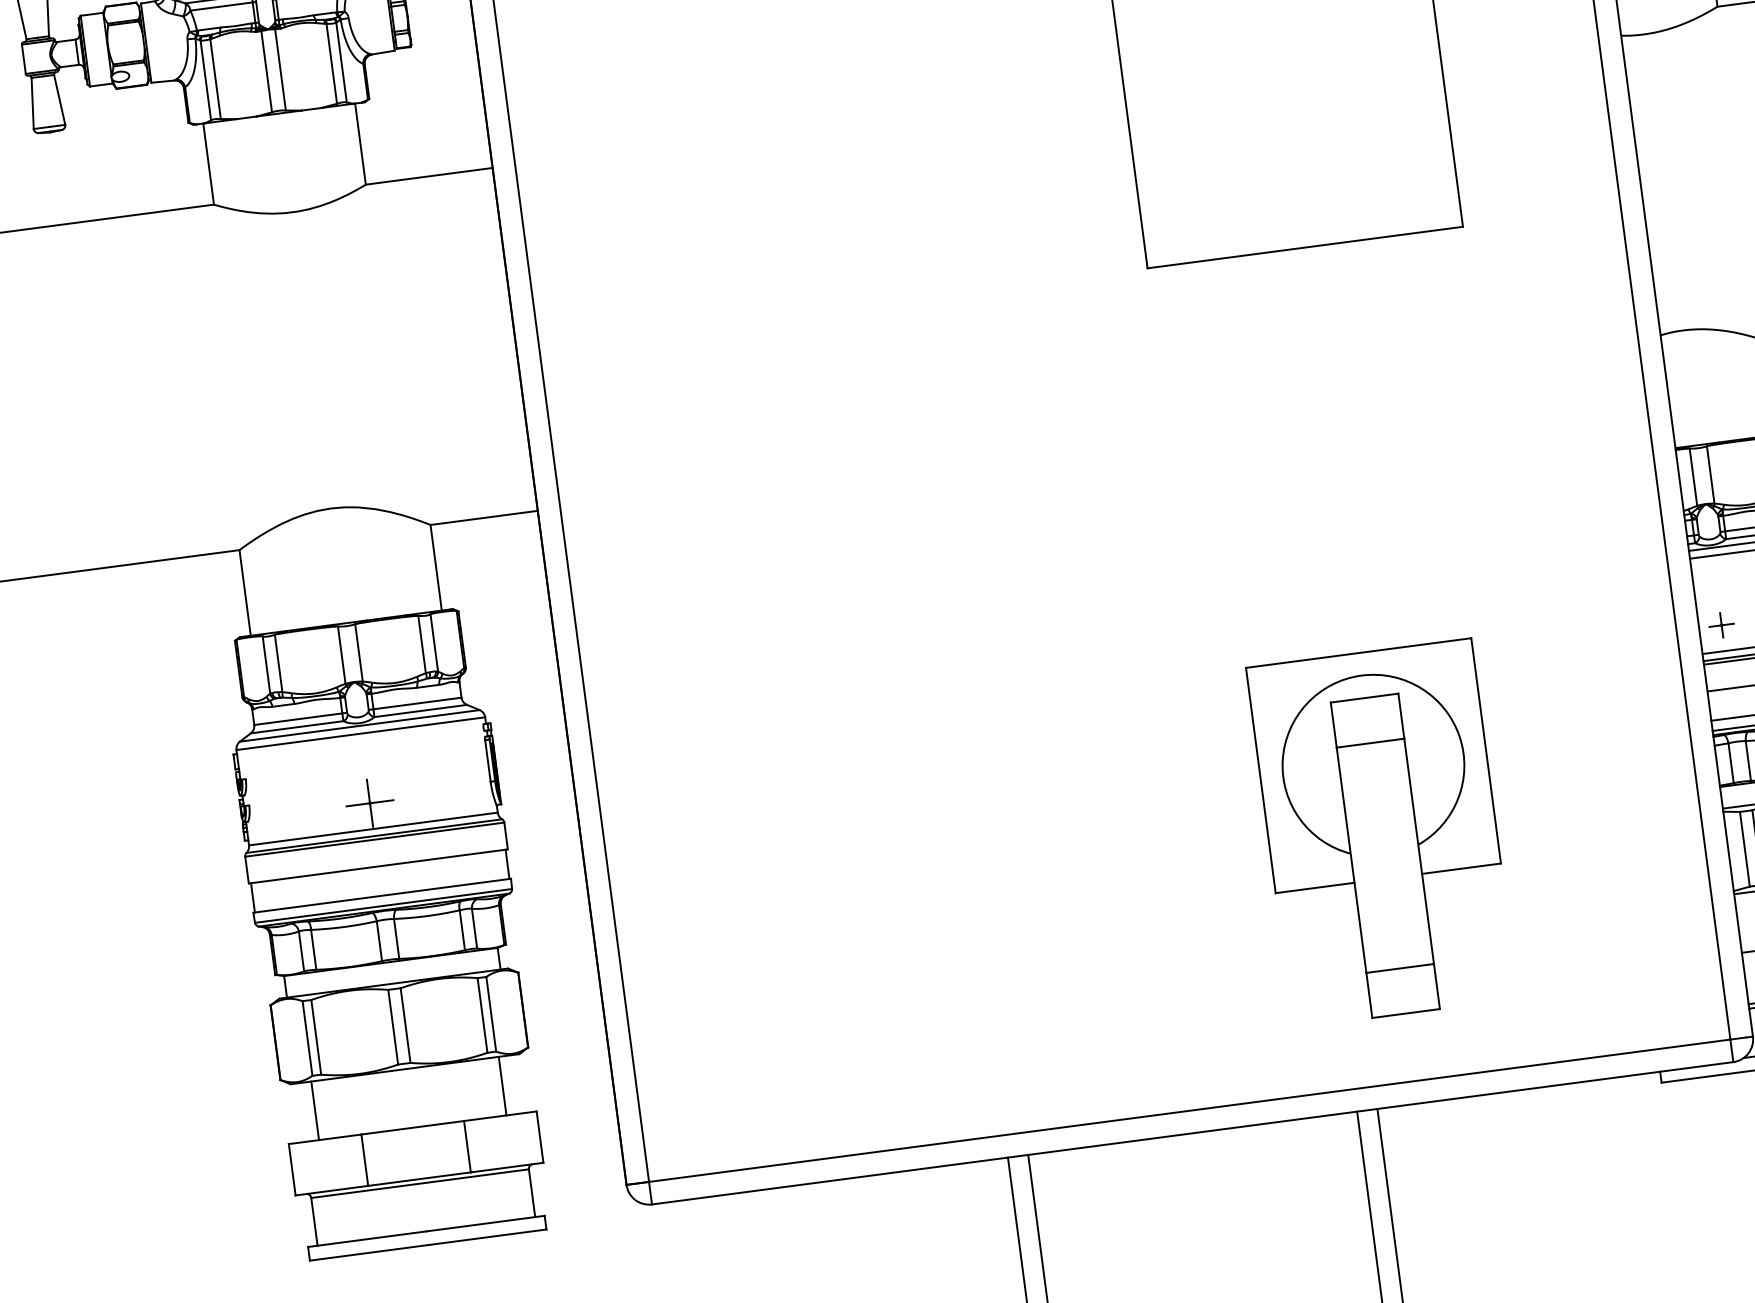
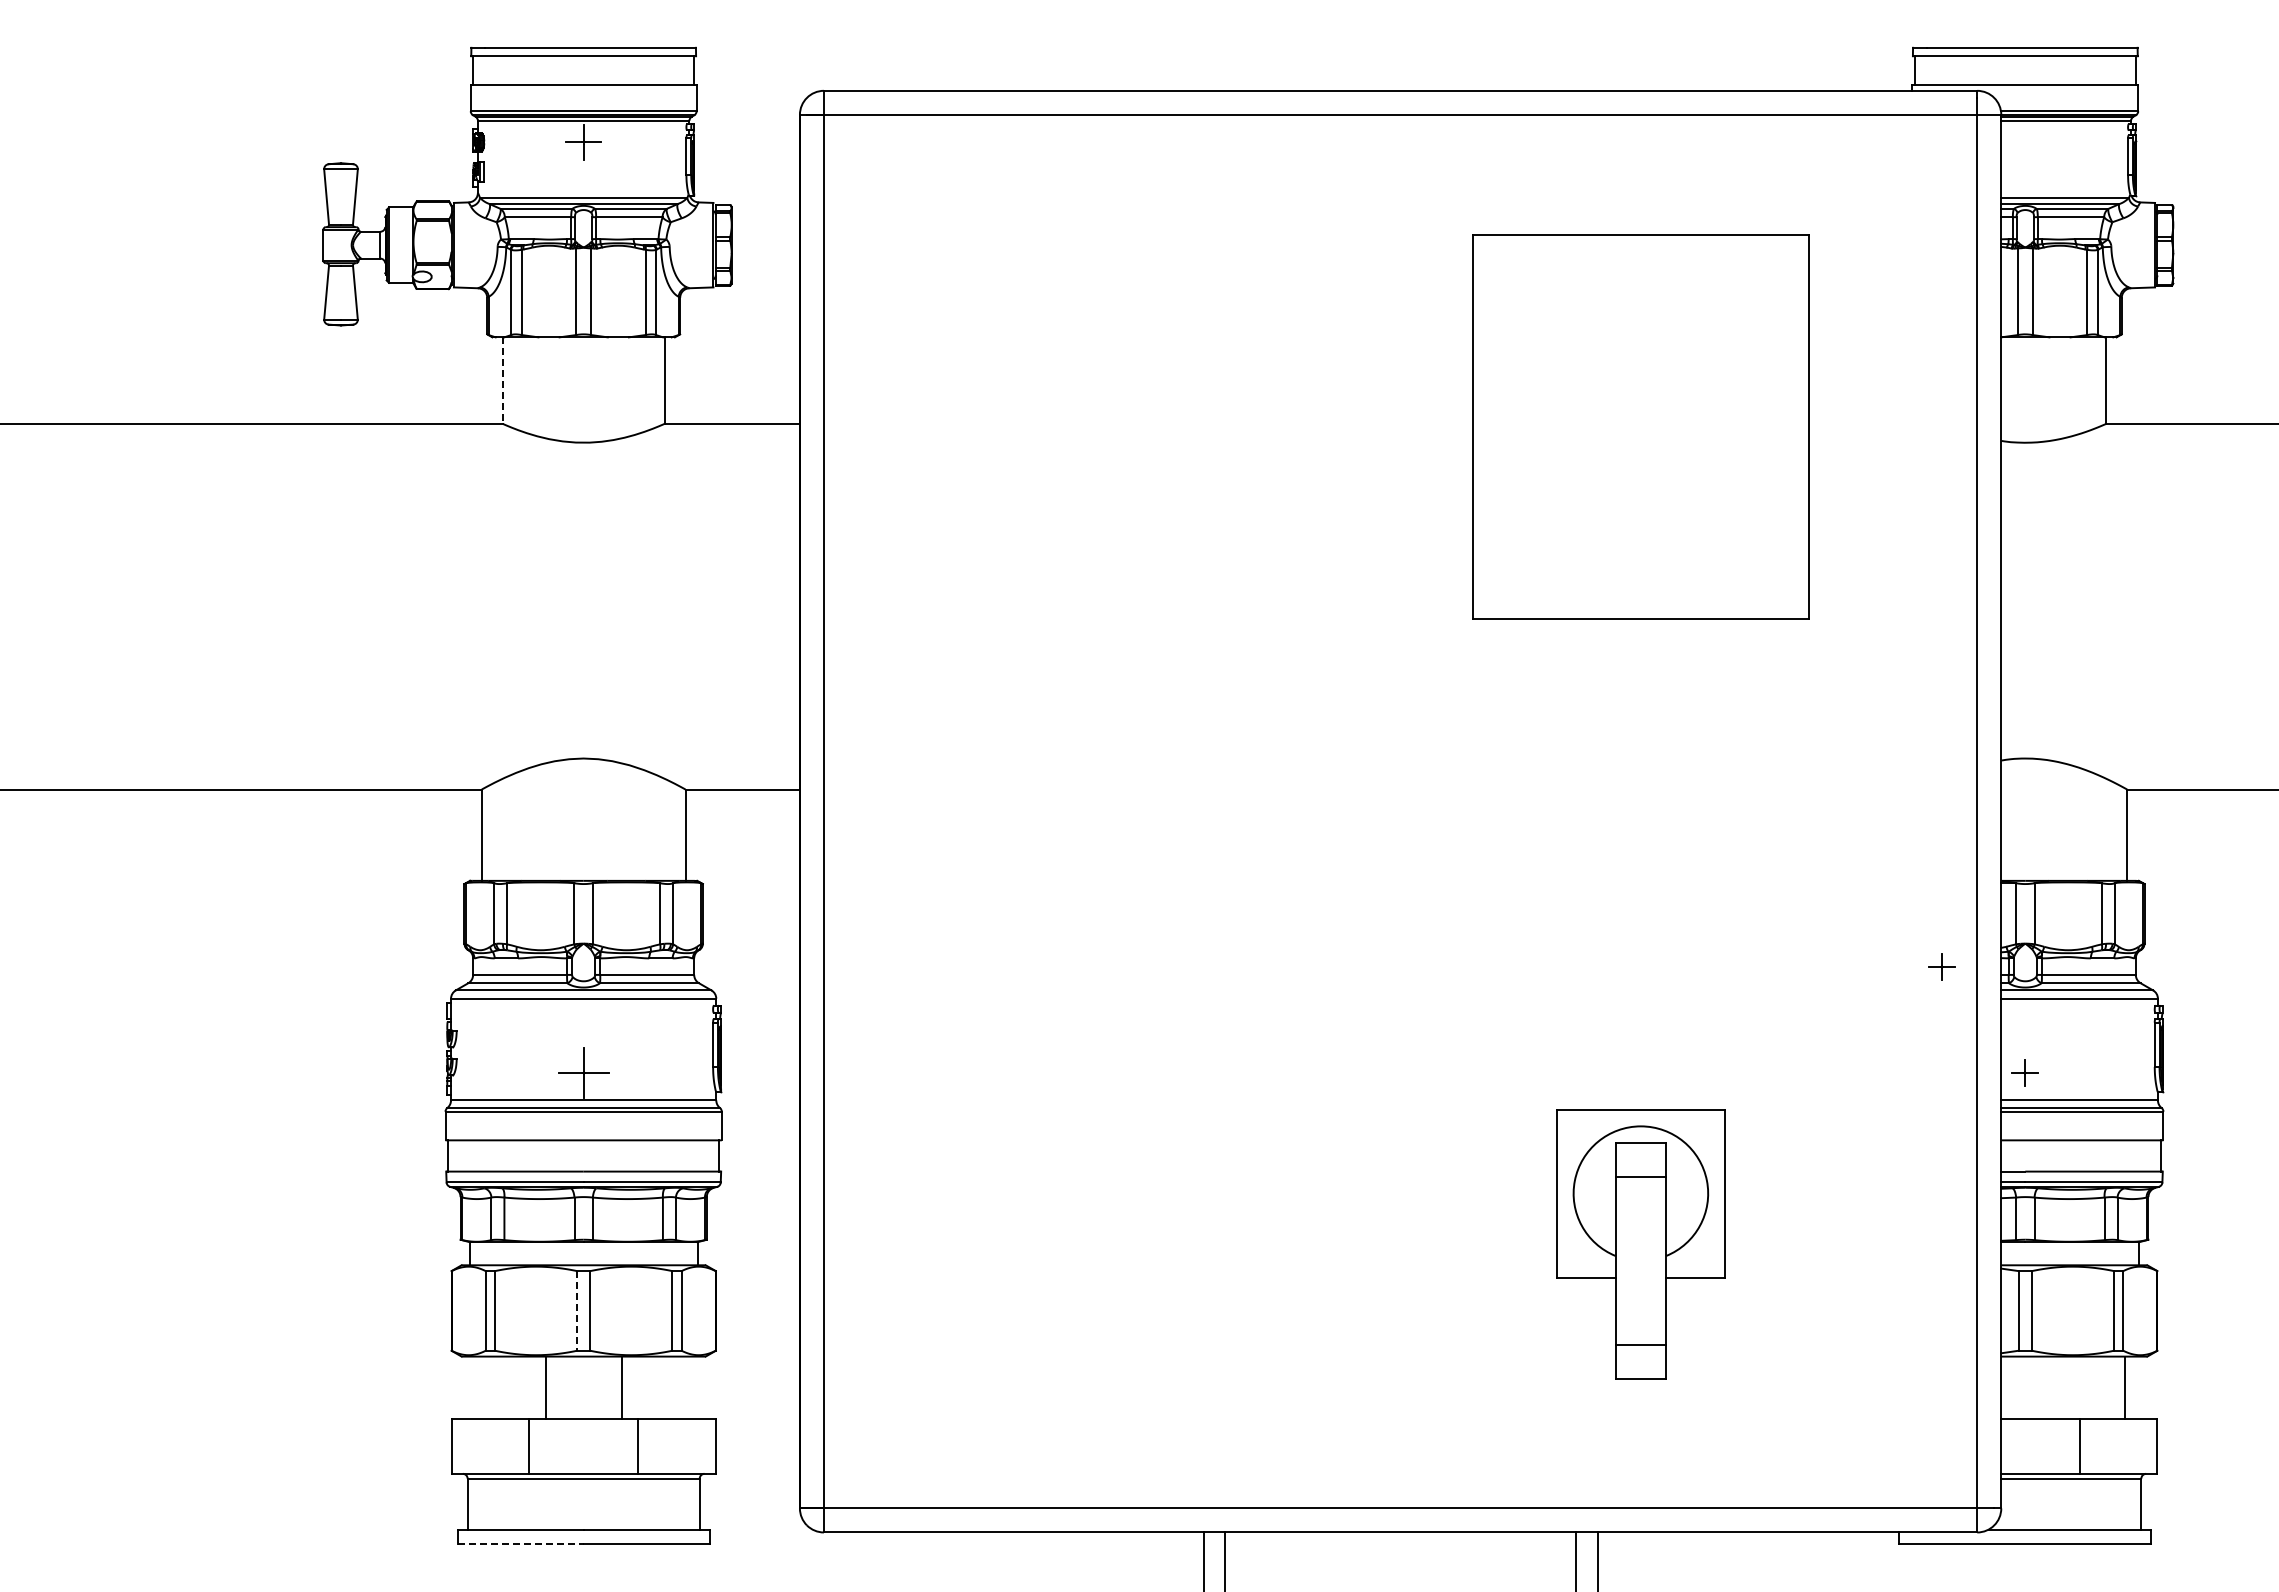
line: (208, 164) -> (502, 381), solid -> dashed
part: (1629, 535) -> (1941, 966), added
part: (1381, 832) -> (1640, 1243), size x0.7
line: (393, 1026) -> (577, 1310), solid -> dashed
line: (502, 1085) -> (621, 1387), moved
line: (314, 1110) -> (545, 1387), moved
line: (369, 1253) -> (521, 1544), solid -> dashed

